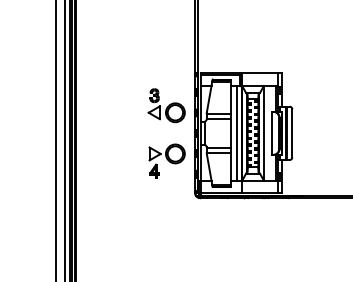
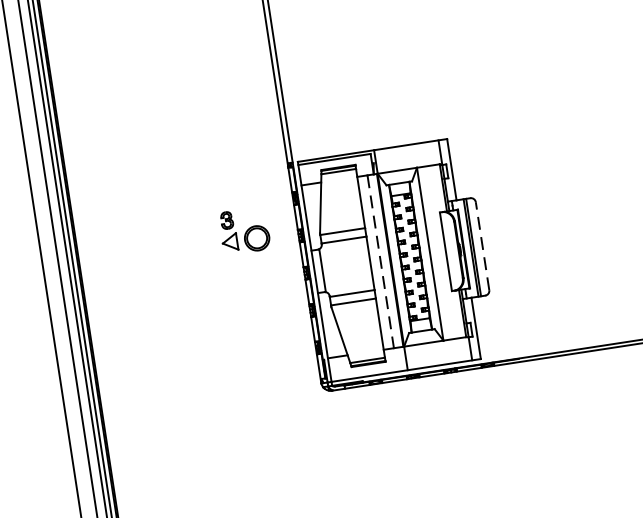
part: (166, 105) -> (244, 230), size x0.7
line: (292, 132) -> (482, 244), solid -> dashed
line: (236, 133) -> (380, 262), solid -> dashed
part: (166, 160) -> (259, 331), removed

